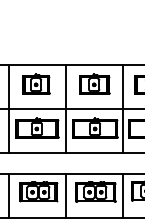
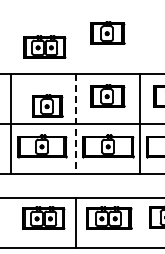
part: (94, 28) -> (107, 32), added
part: (39, 40) -> (44, 46), added
part: (36, 83) -> (47, 105), moved
line: (66, 109) -> (75, 124), solid -> dashed
line: (9, 195) -> (10, 222), removed
line: (123, 195) -> (140, 222), removed

